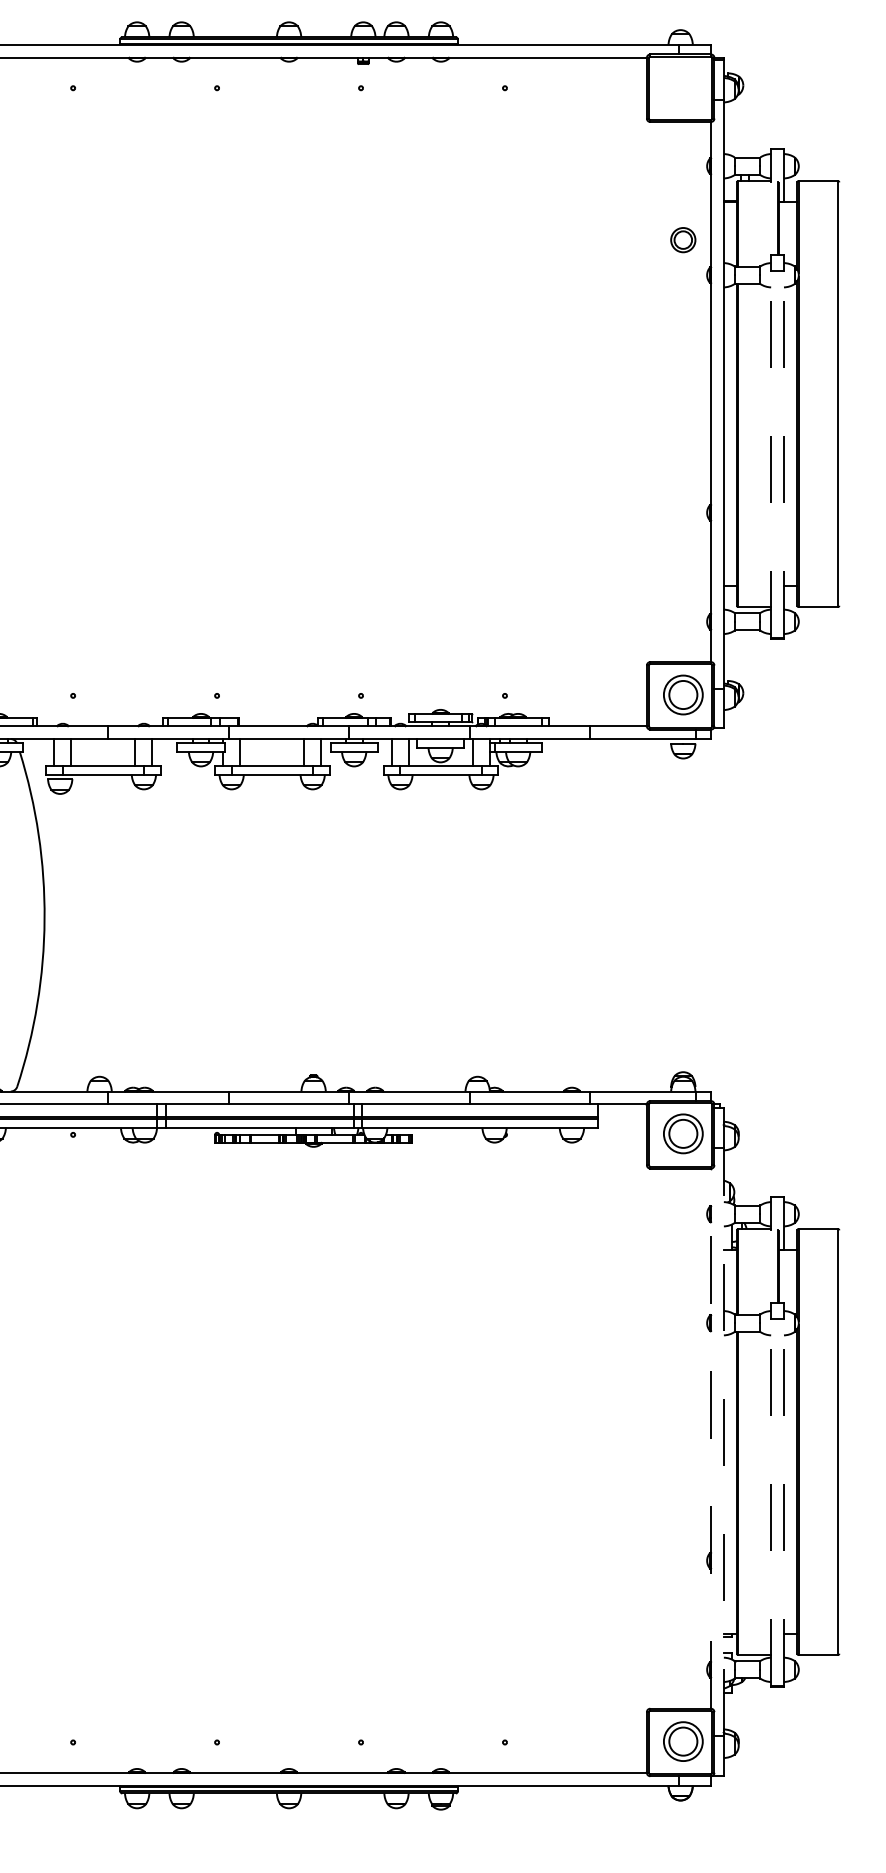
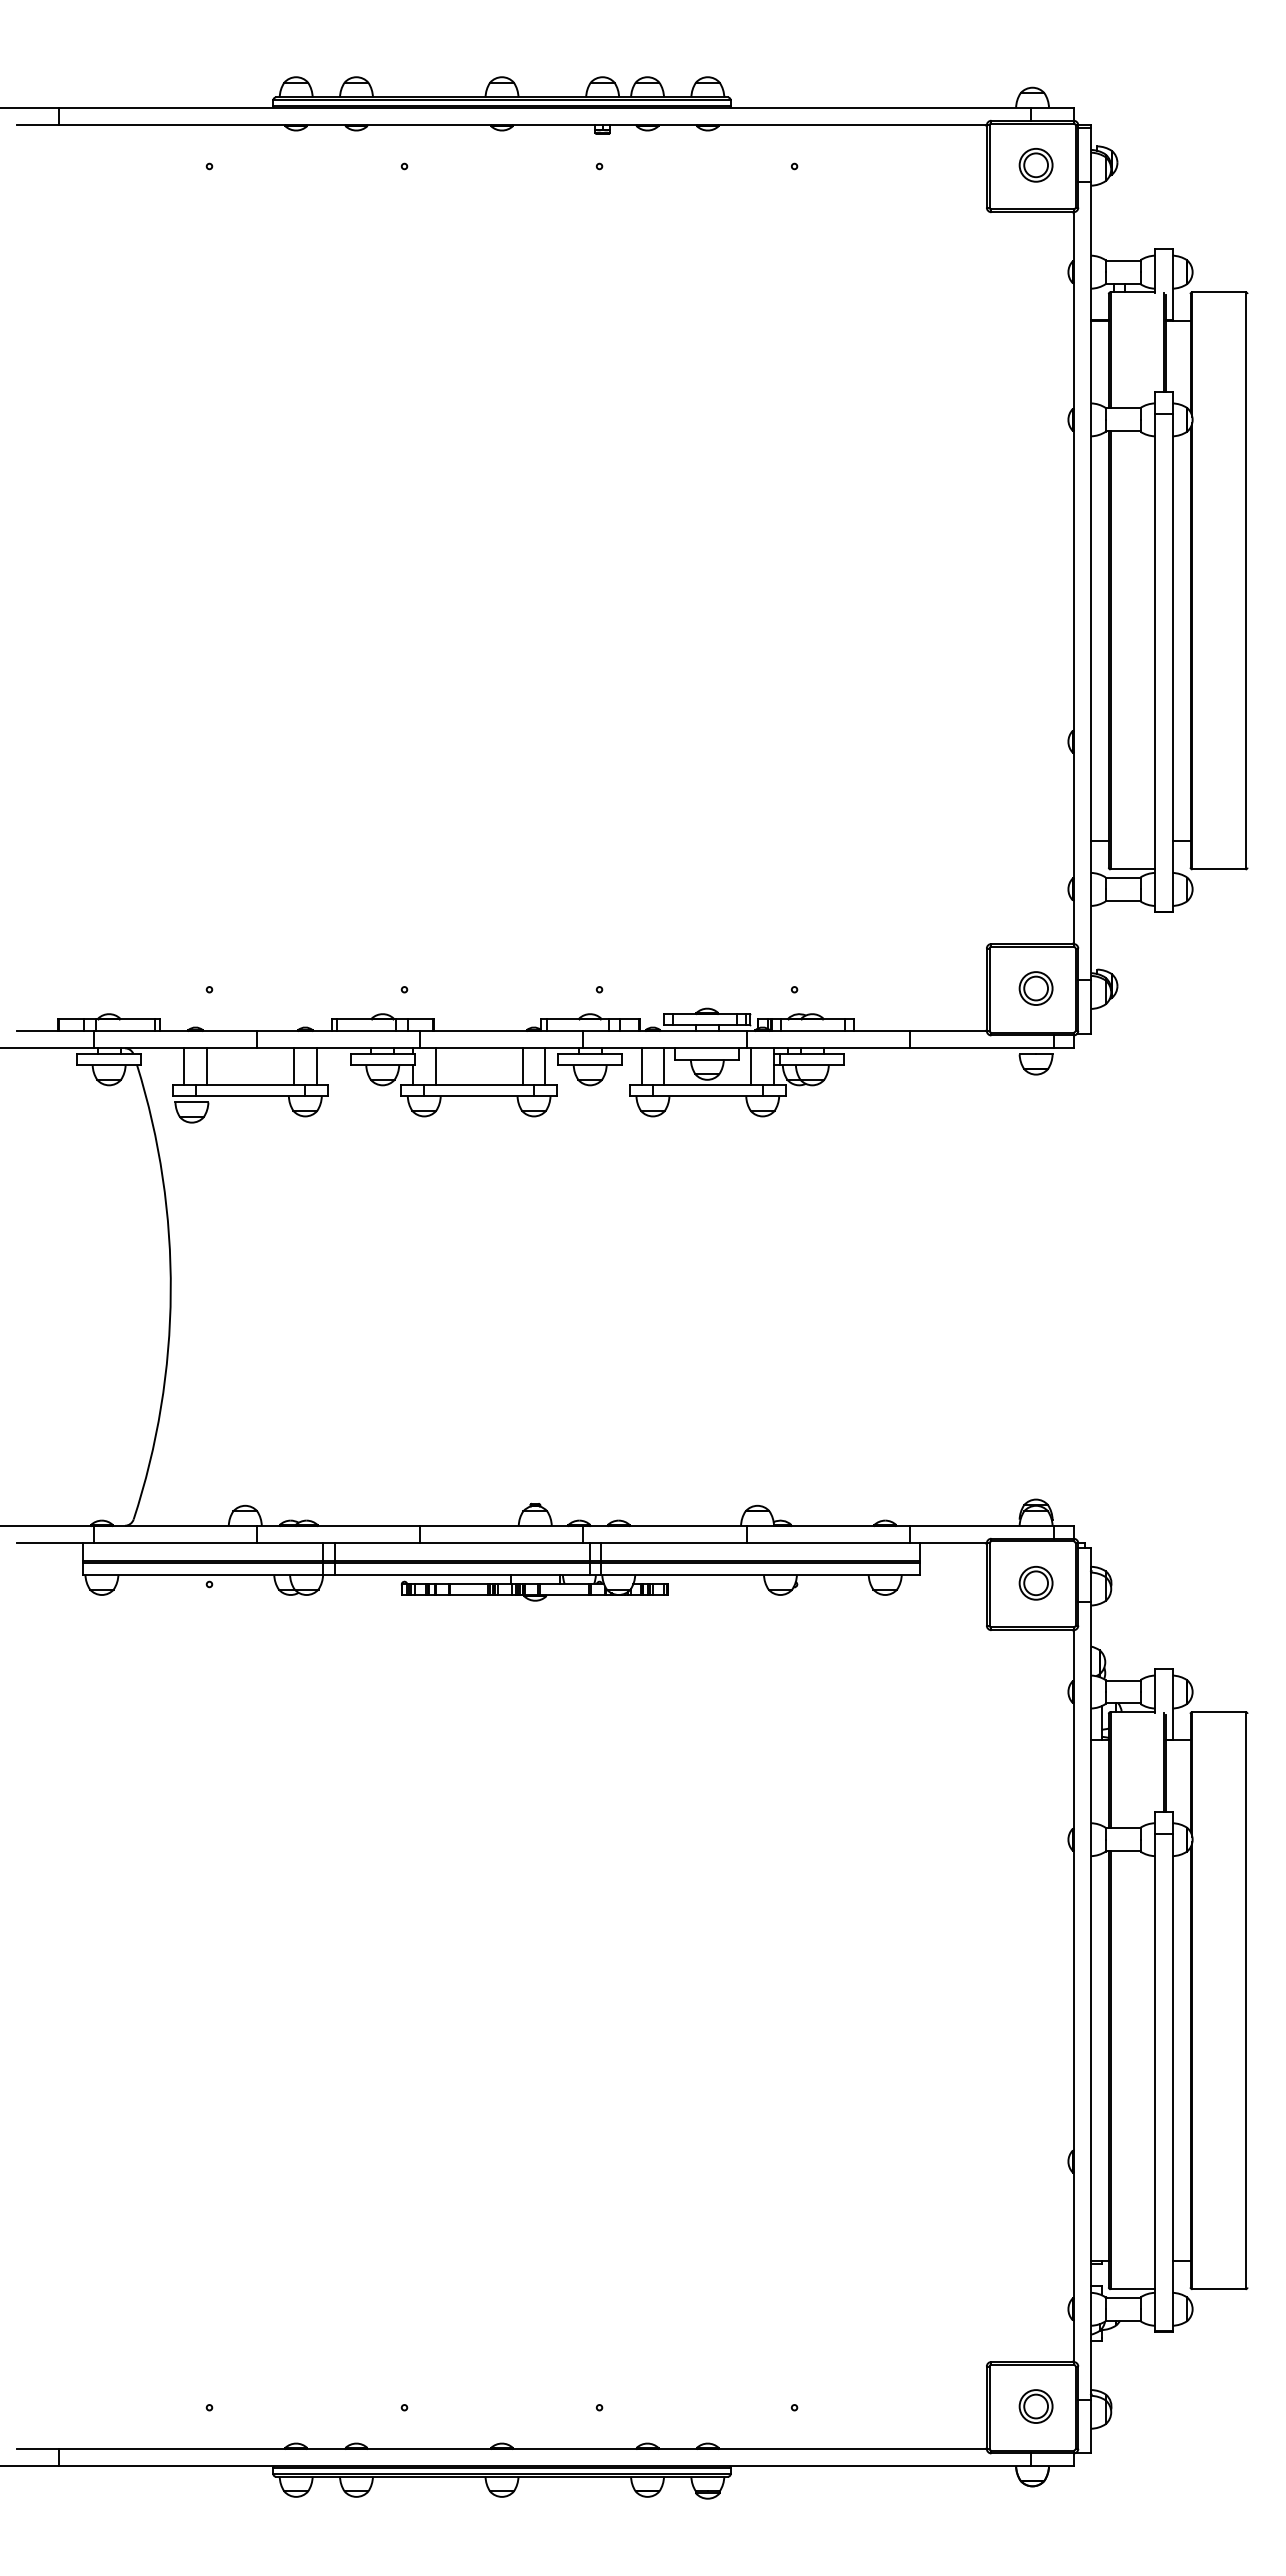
part: (682, 240) -> (1035, 165), moved
line: (771, 454) -> (1155, 662), dashed -> solid
line: (783, 454) -> (1172, 662), dashed -> solid
part: (682, 694) -> (1035, 988), size x0.62
part: (682, 1134) -> (1035, 1583), size x0.62
line: (710, 1438) -> (1073, 1996), dashed -> solid
line: (724, 1441) -> (1091, 2000), dashed -> solid
line: (771, 1502) -> (1155, 2082), dashed -> solid
line: (783, 1502) -> (1172, 2082), dashed -> solid
part: (682, 1741) -> (1035, 2406), size x0.62

